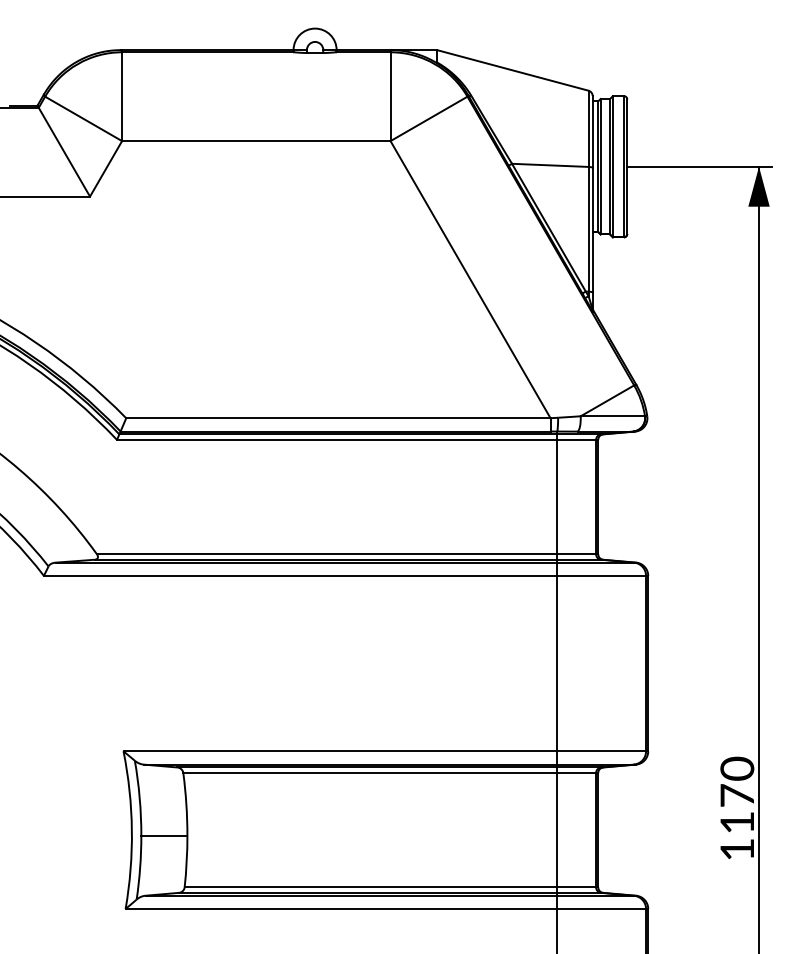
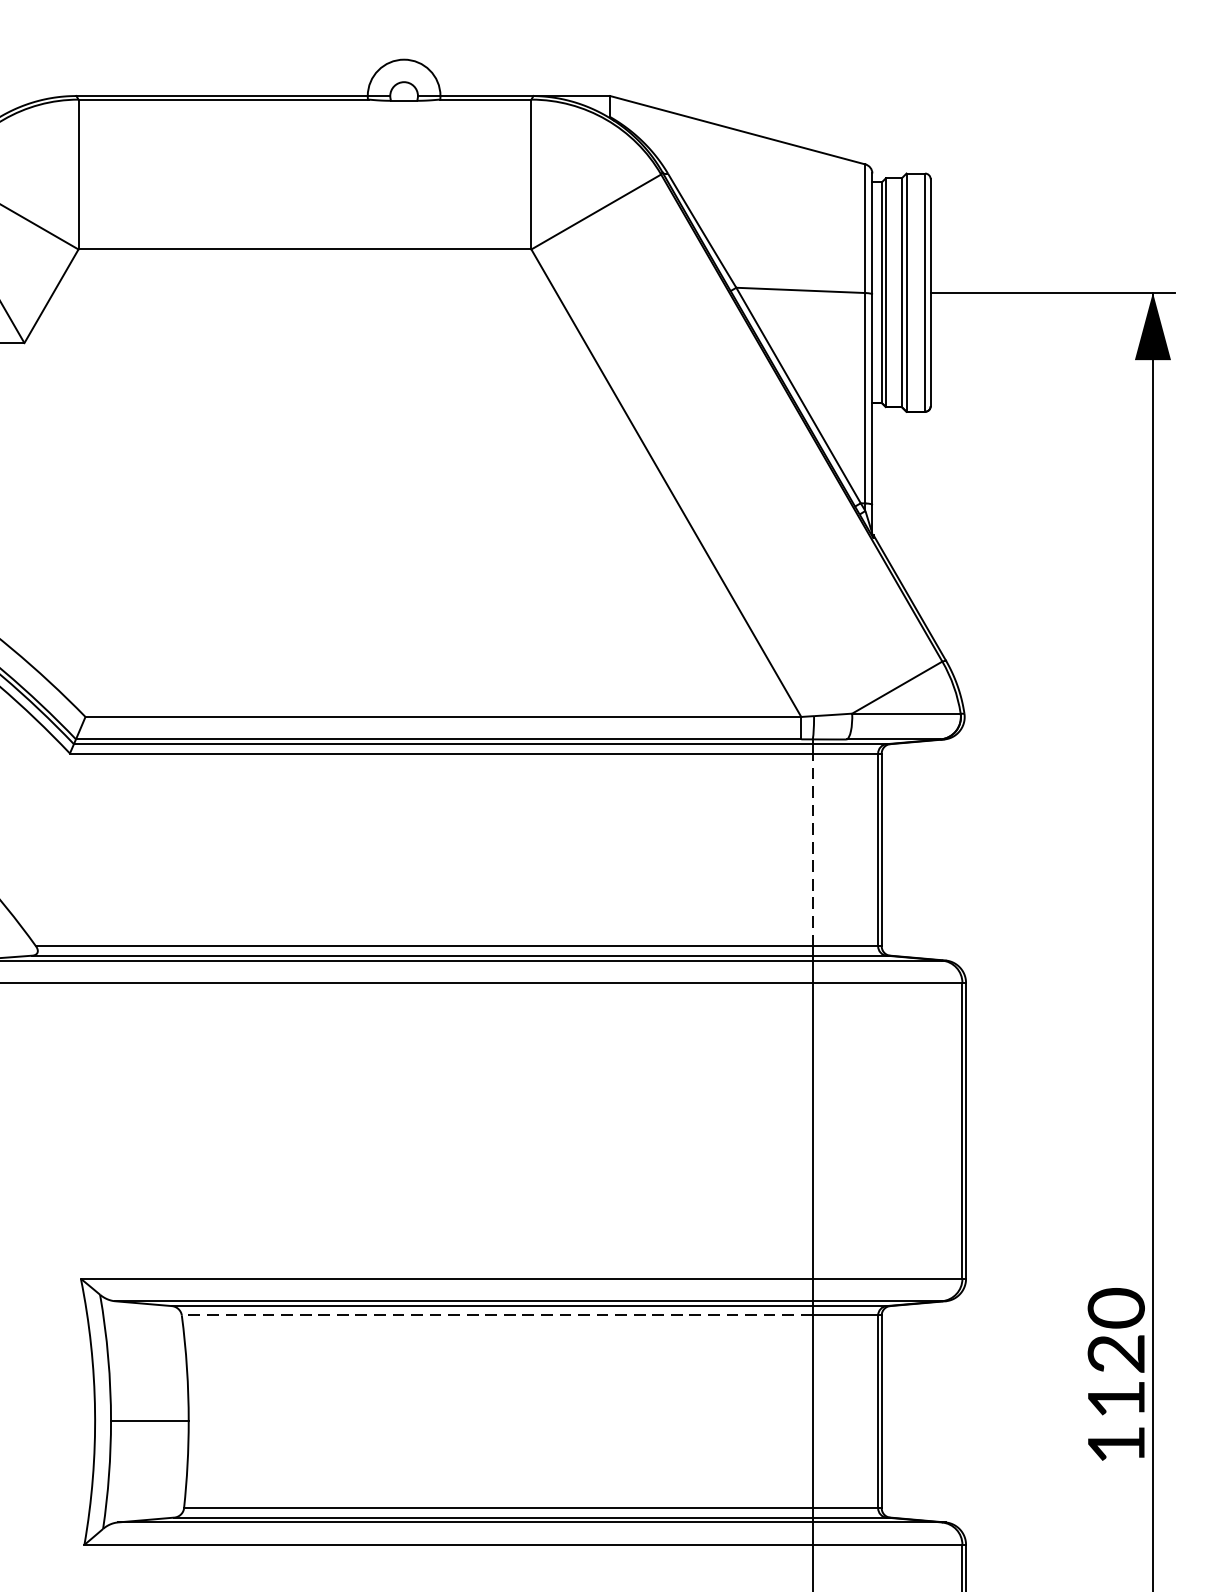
line: (557, 496) -> (813, 848), solid -> dashed
line: (370, 773) -> (497, 1316), solid -> dashed
text: (736, 795) -> (1114, 1353), 1170 -> 1120

